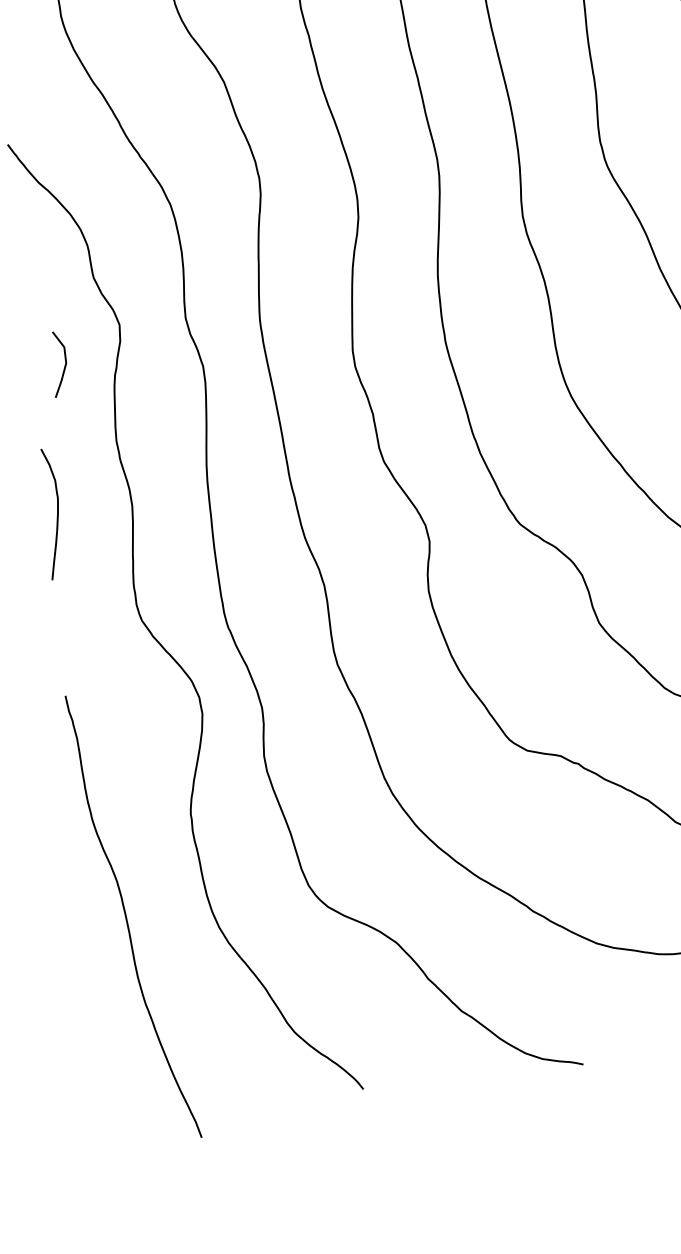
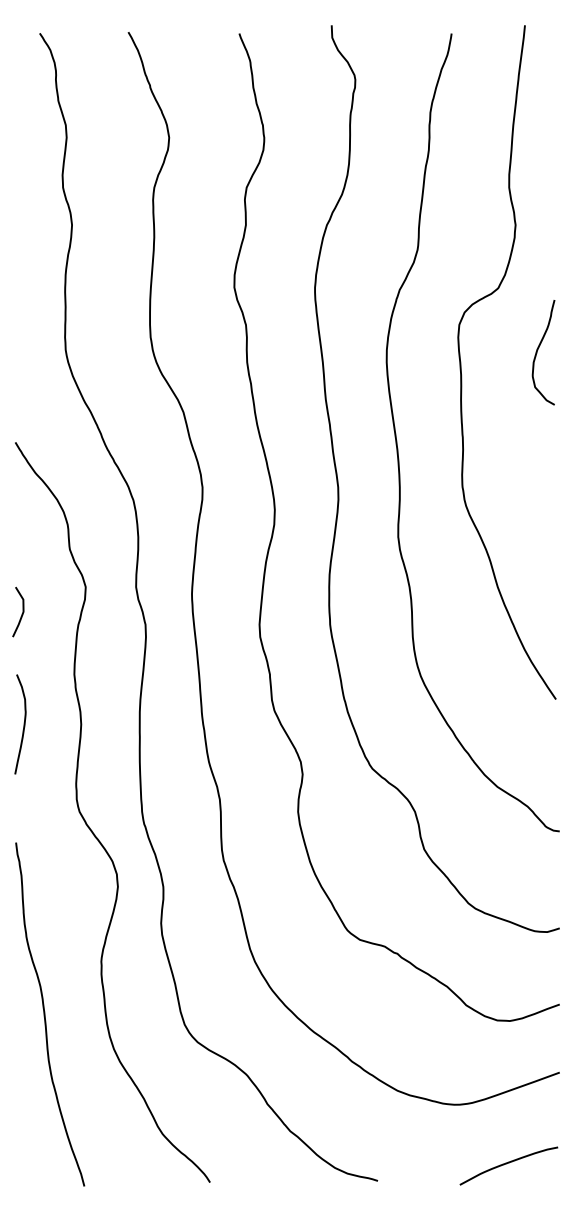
curve: (64, 362) -> (22, 611), moved
curve: (127, 917) -> (45, 1014), moved

